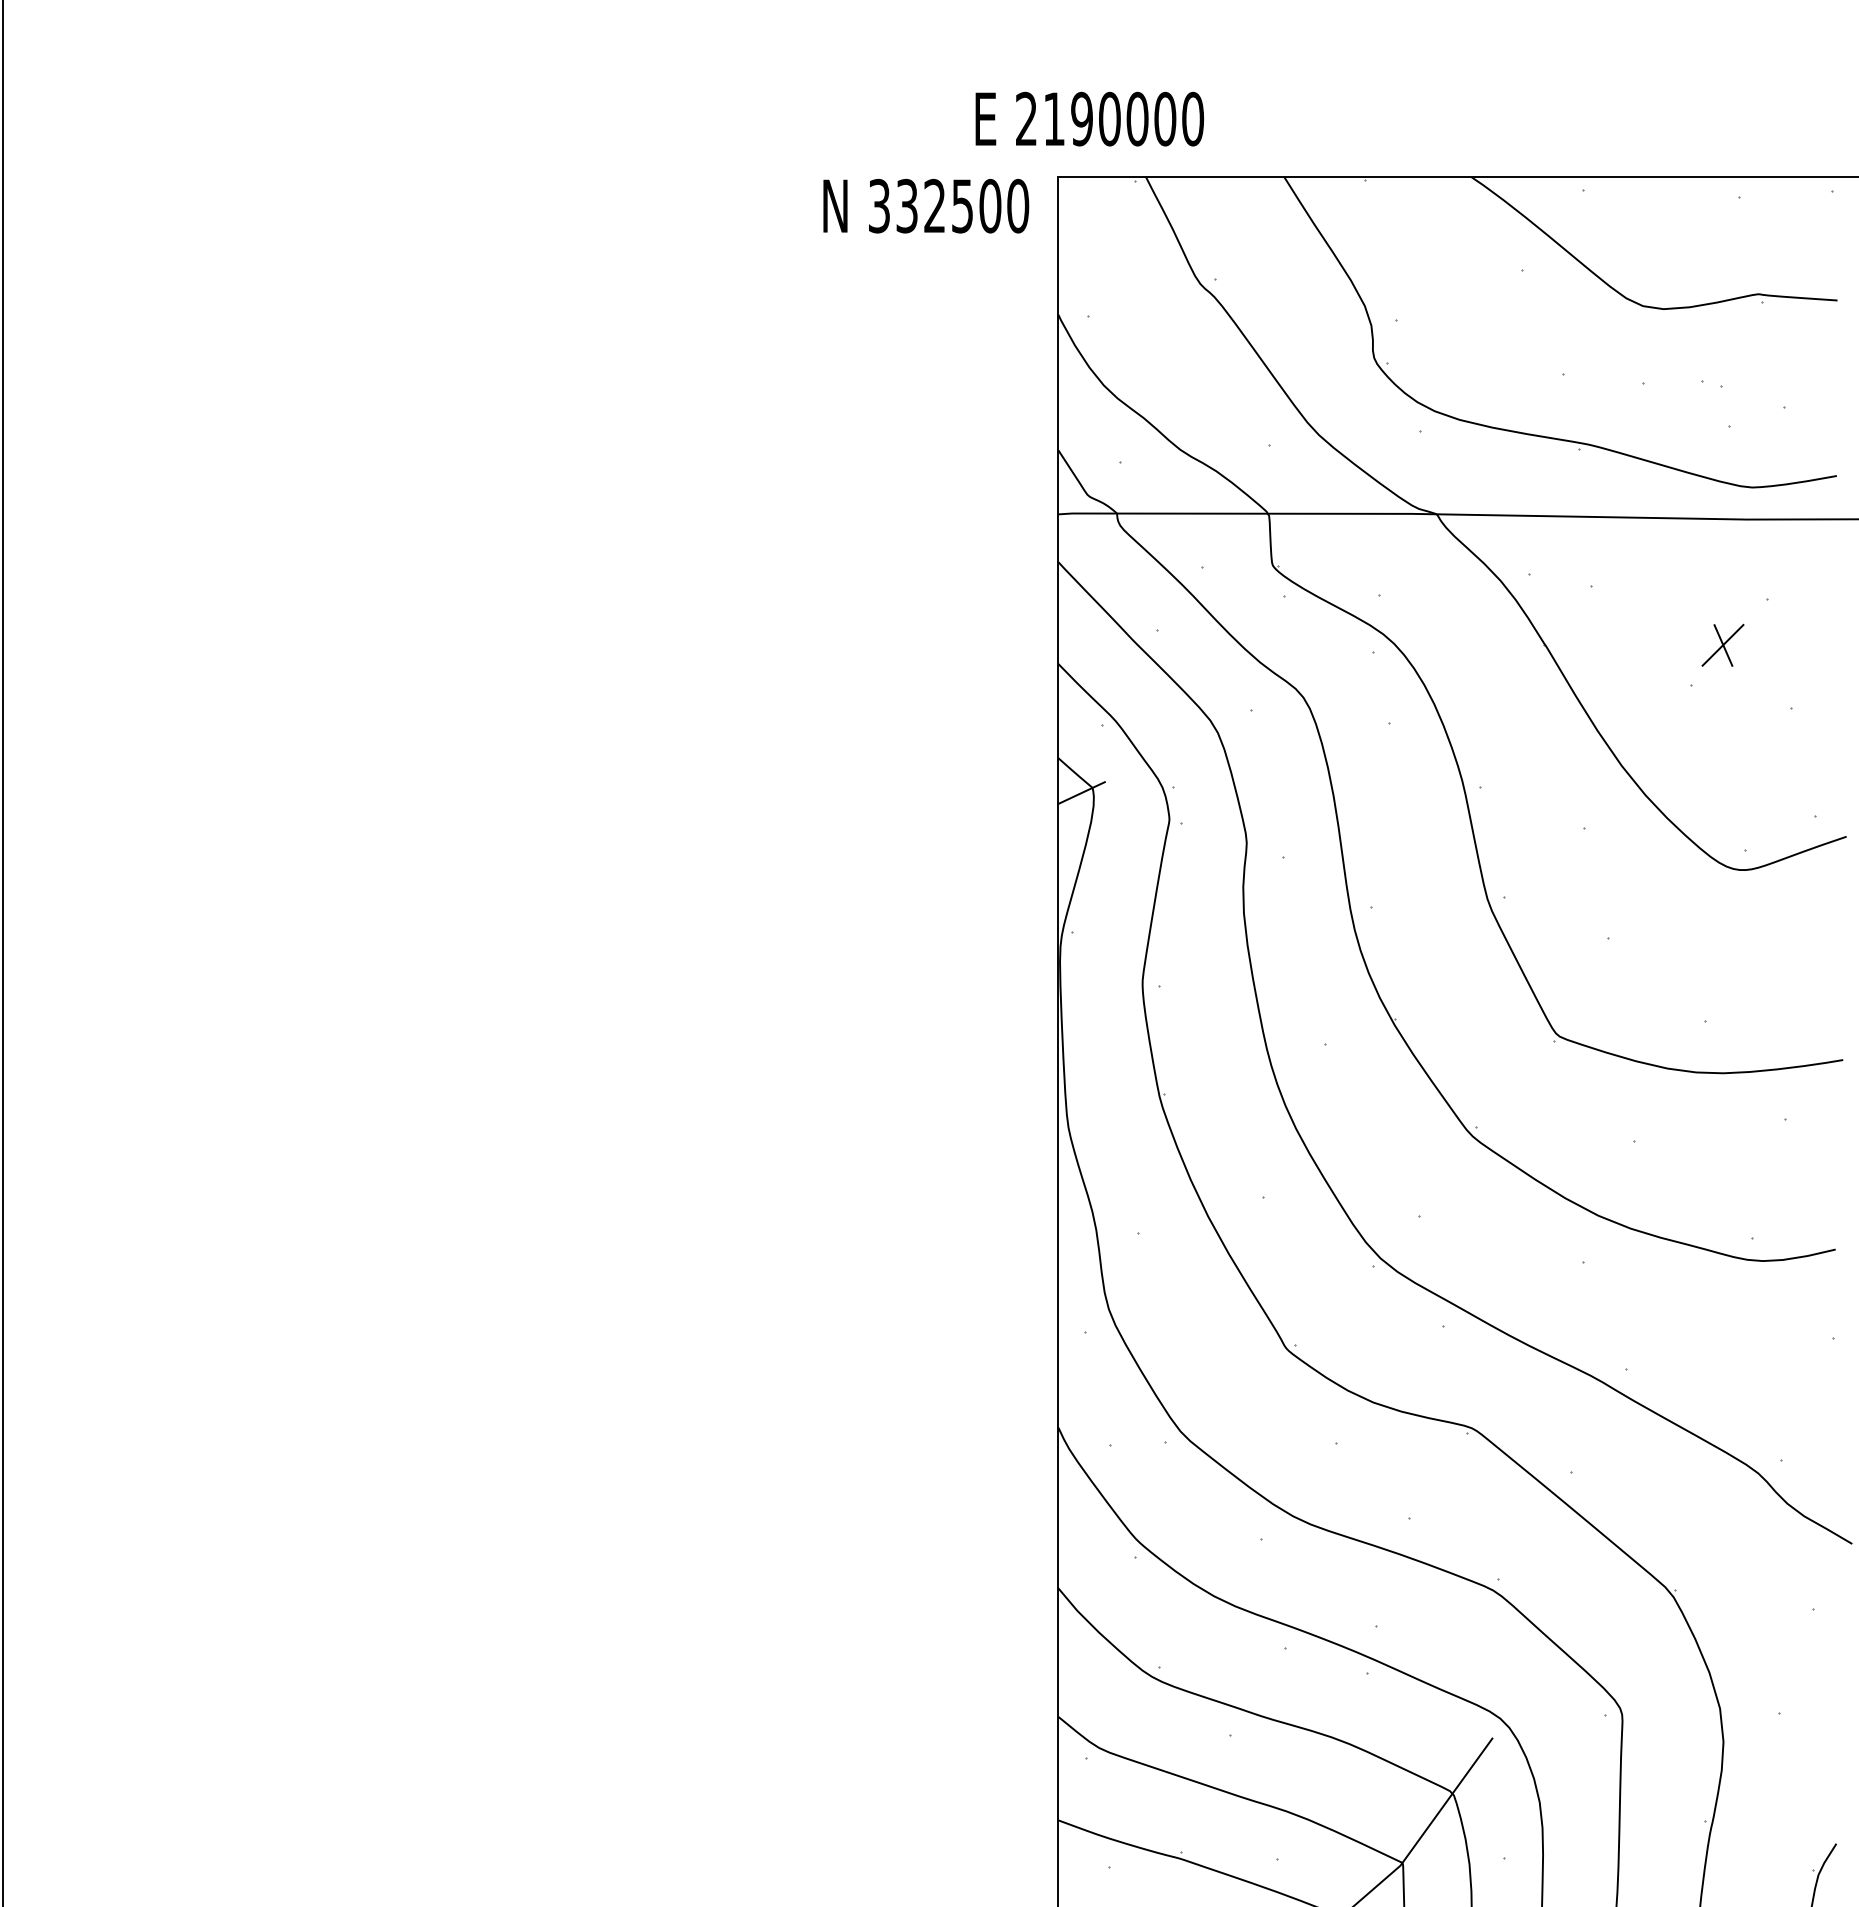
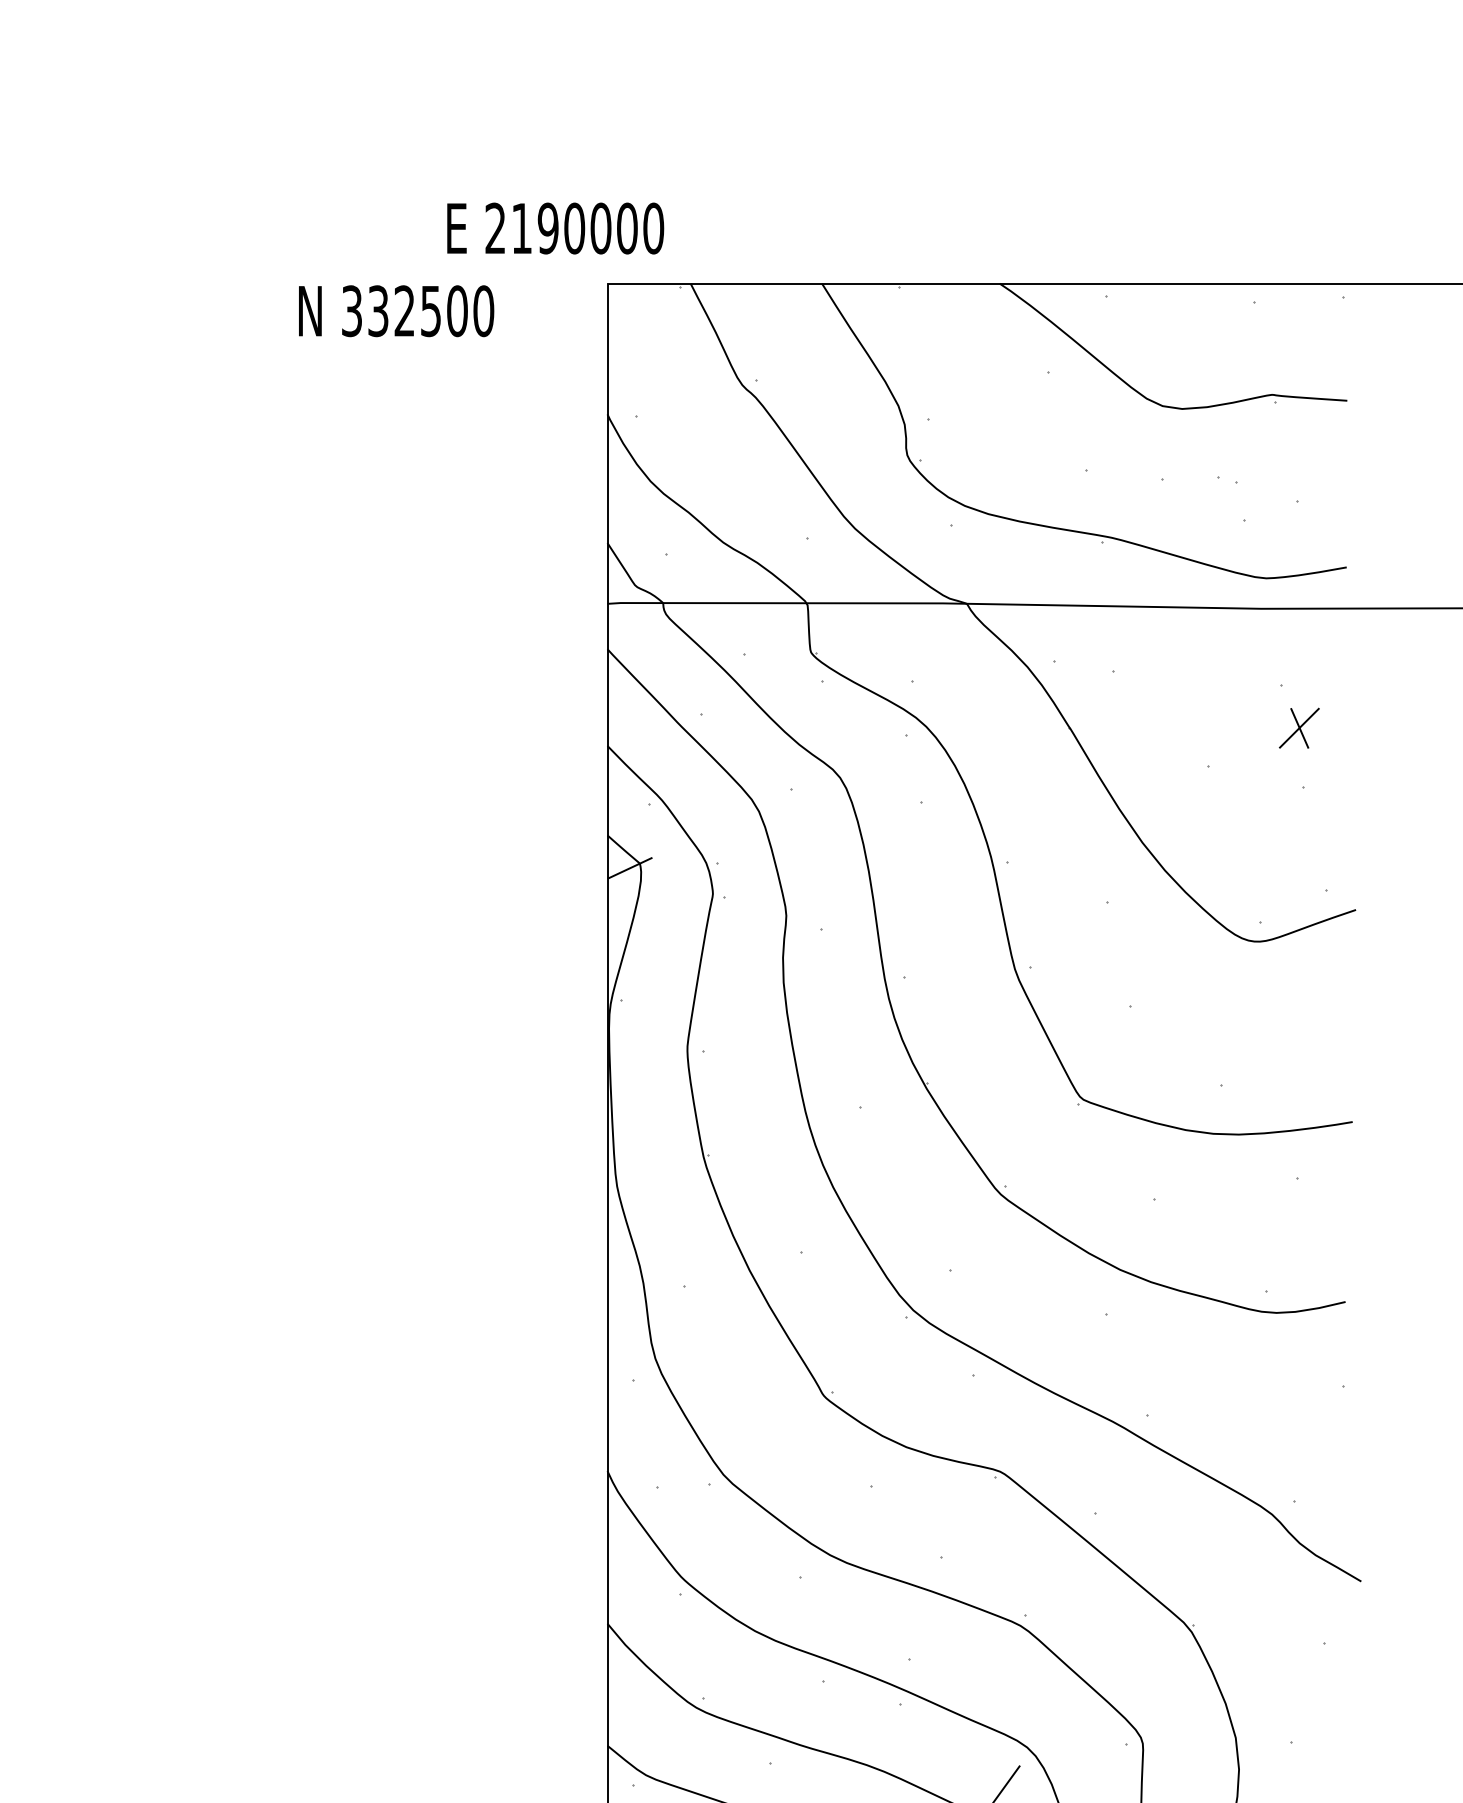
text: (1089, 118) -> (555, 227), moved
text: (926, 205) -> (396, 310), moved
part: (1722, 644) -> (1298, 727), moved

